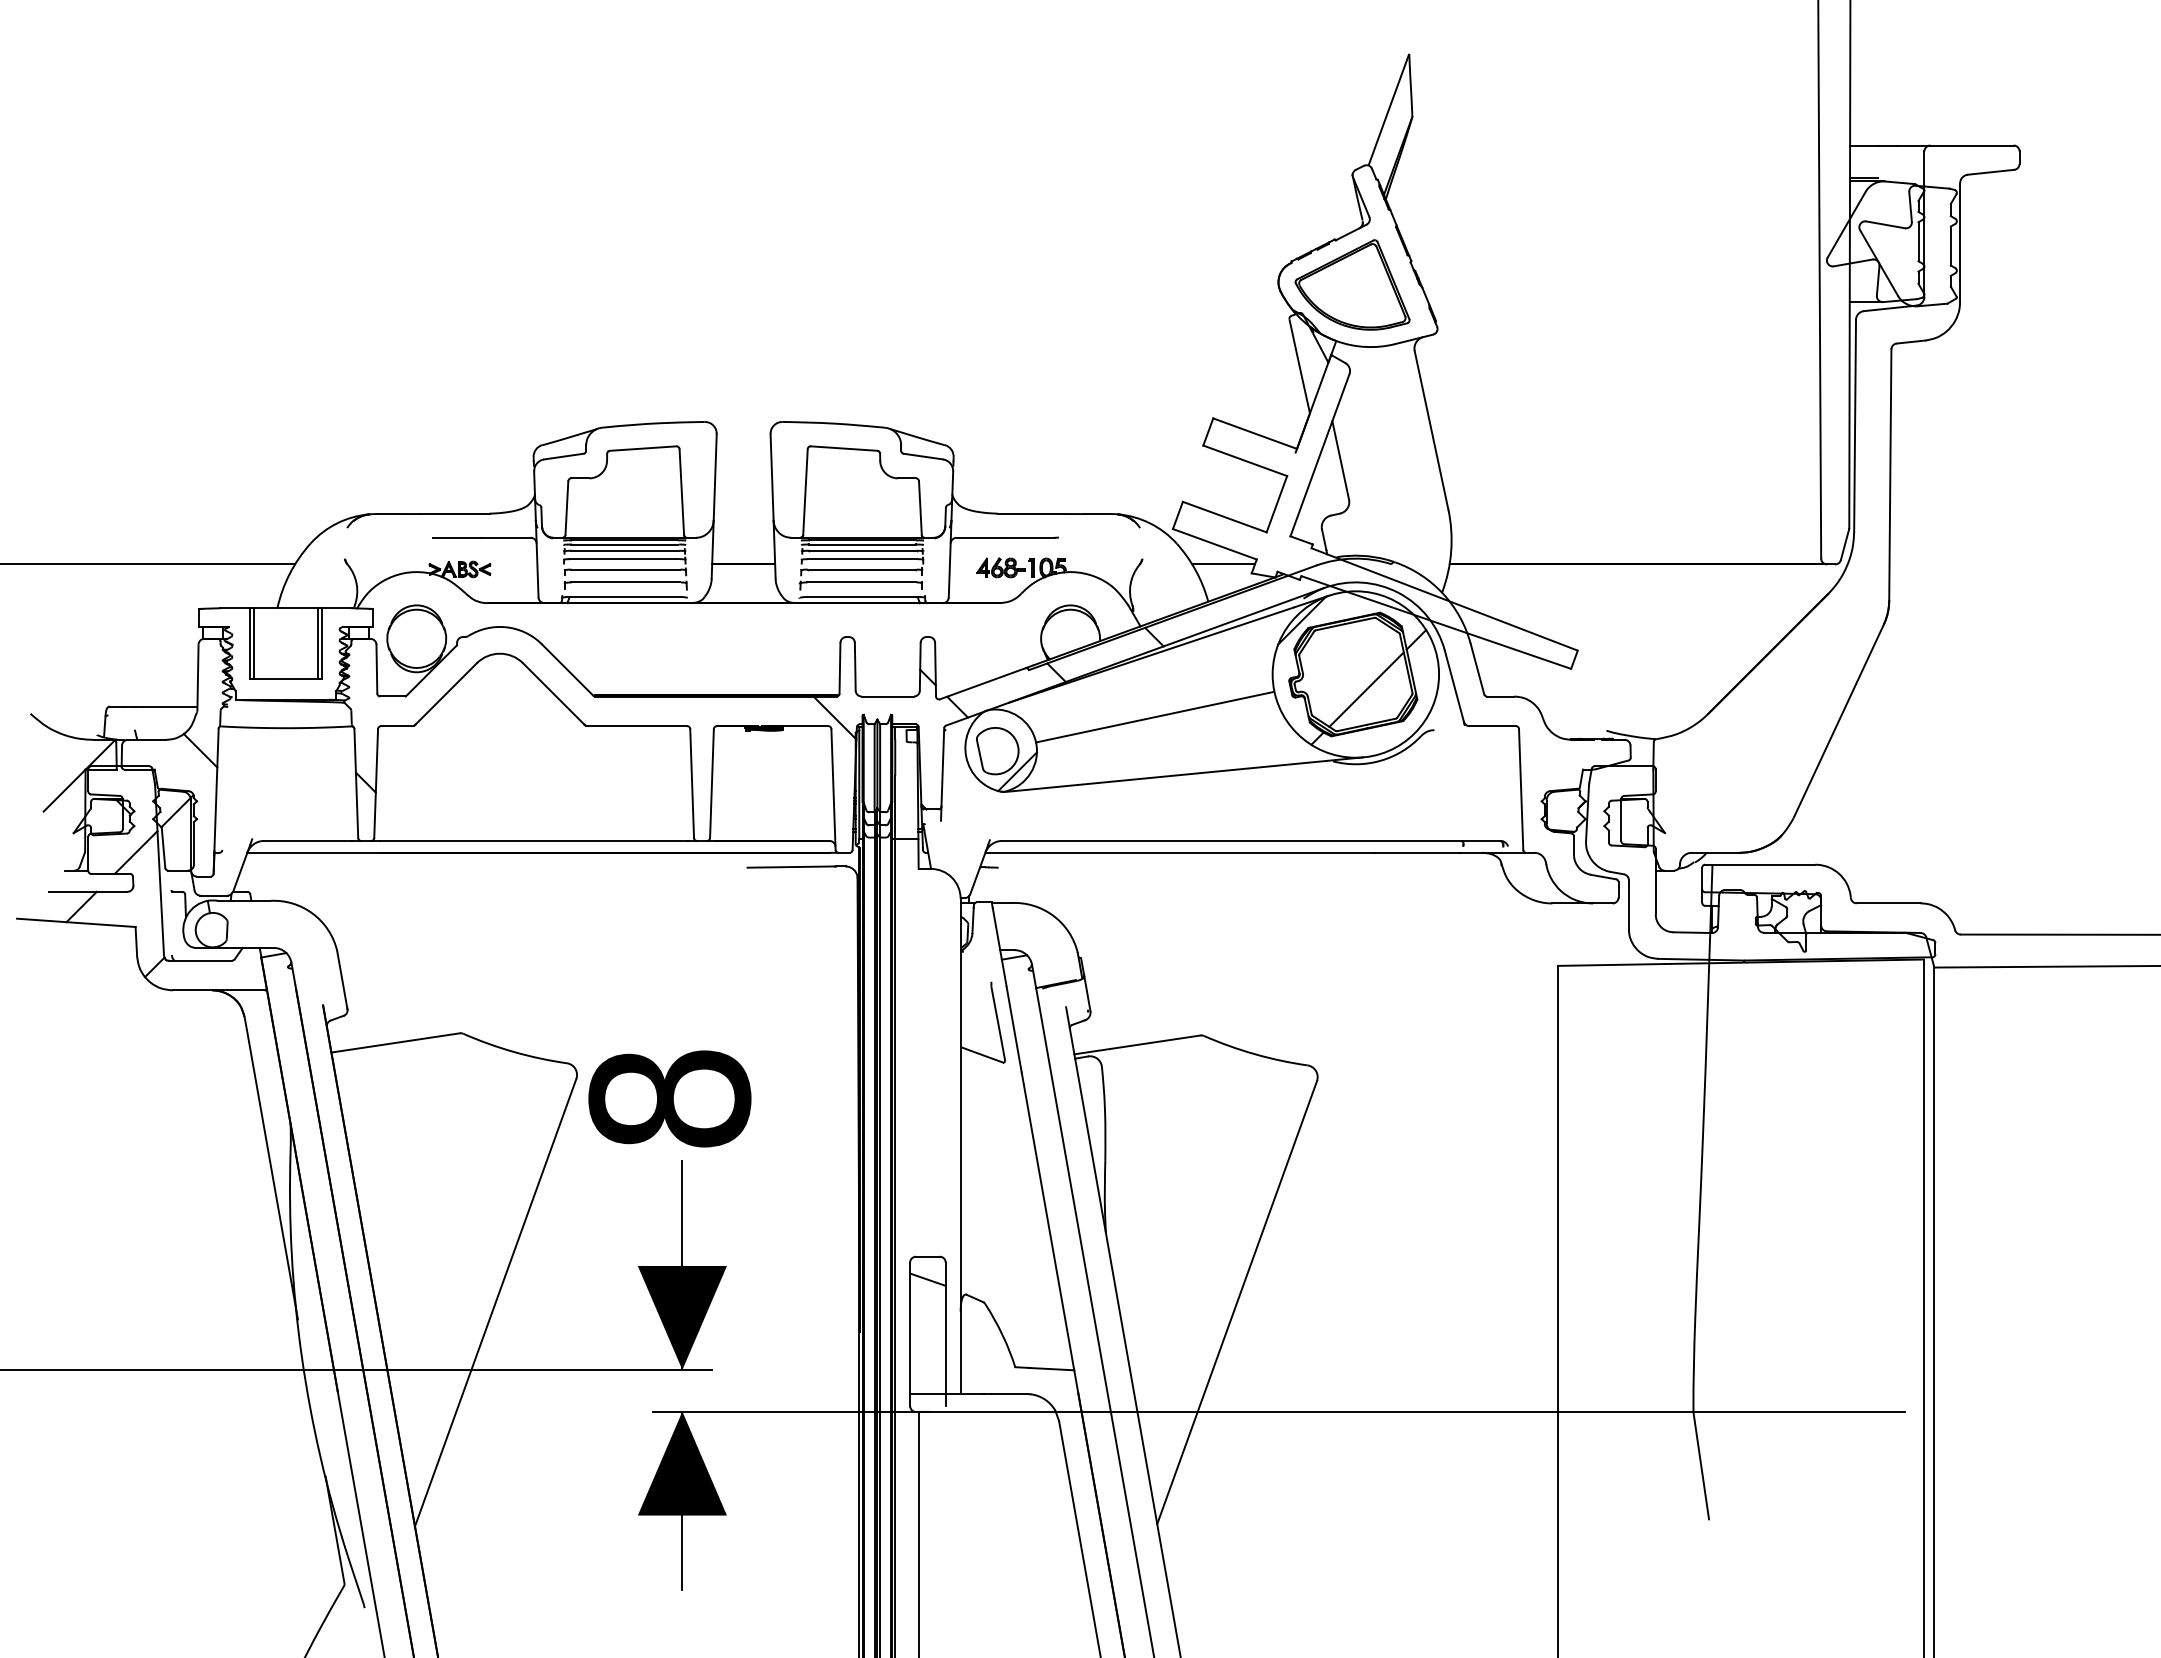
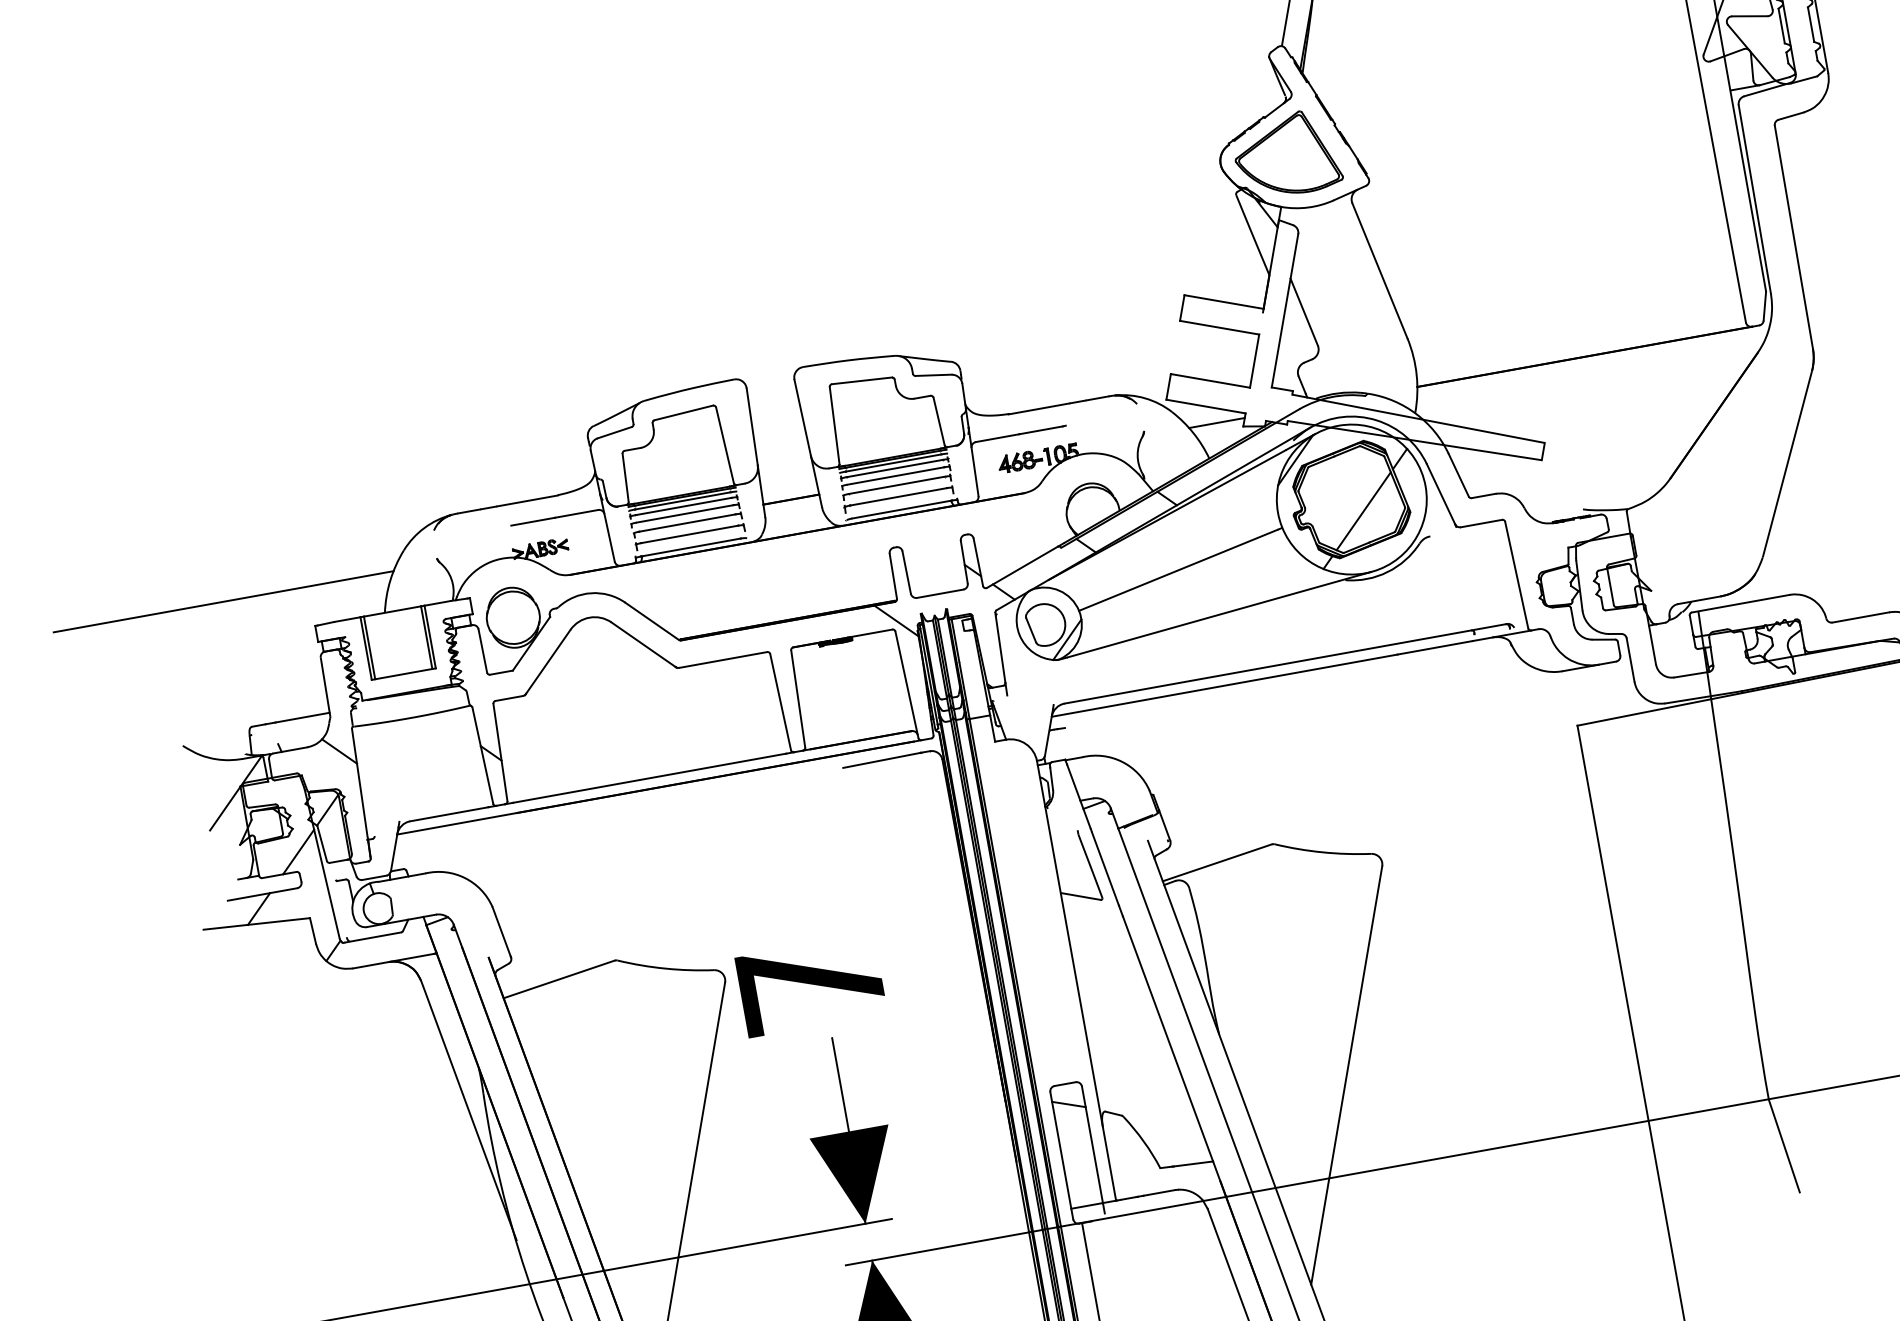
text: (669, 1098) -> (810, 985), 8 -> 7

